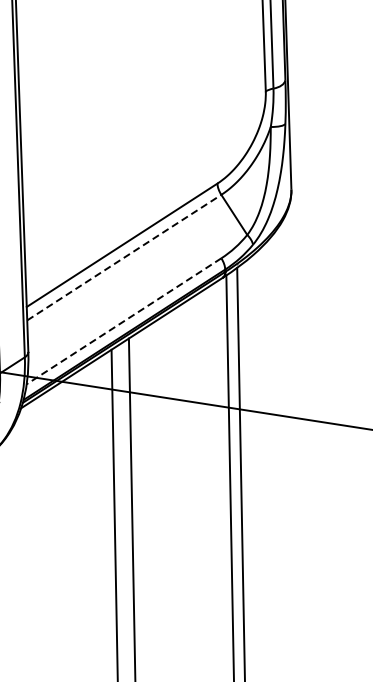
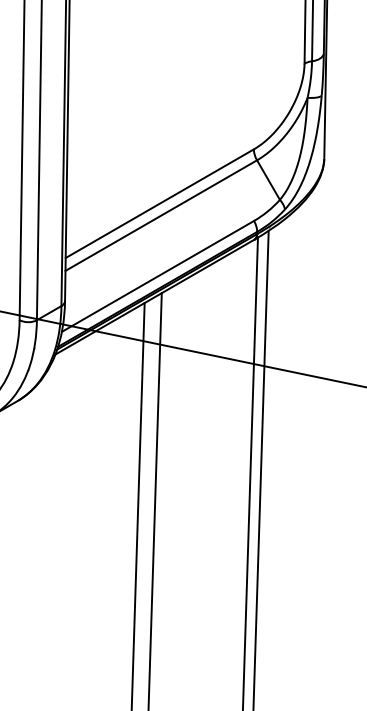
line: (124, 257) -> (161, 215), dashed -> solid
line: (123, 321) -> (157, 276), dashed -> solid

